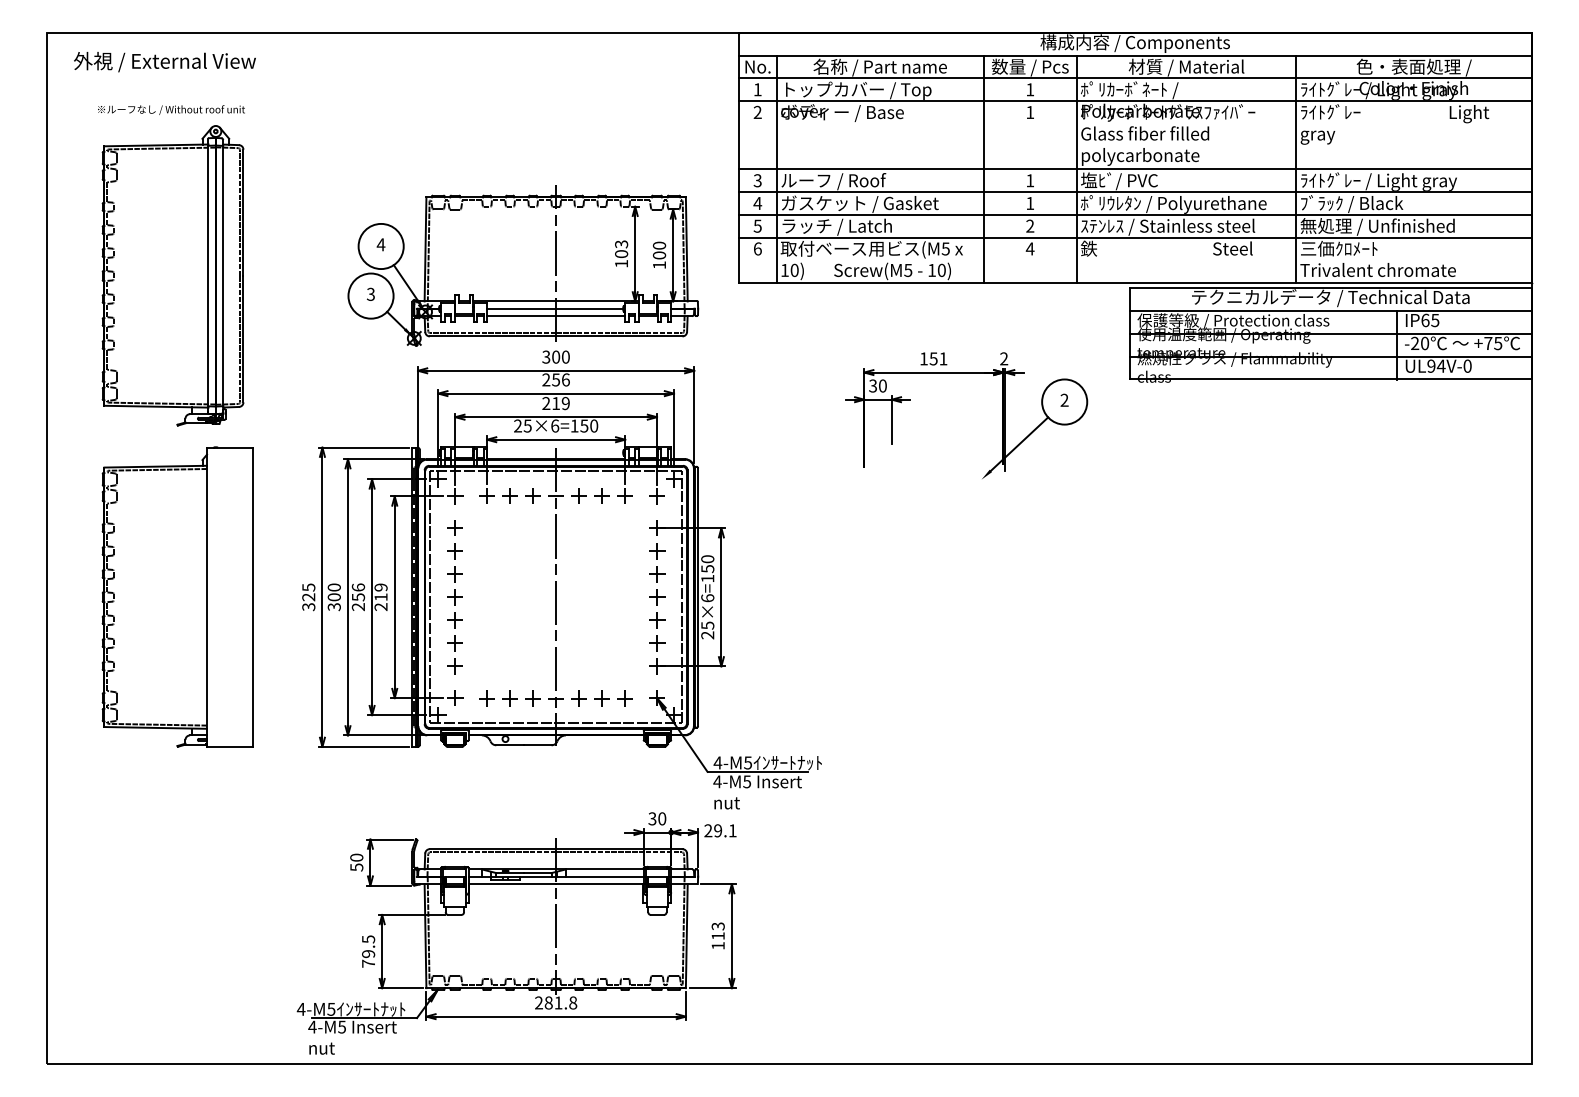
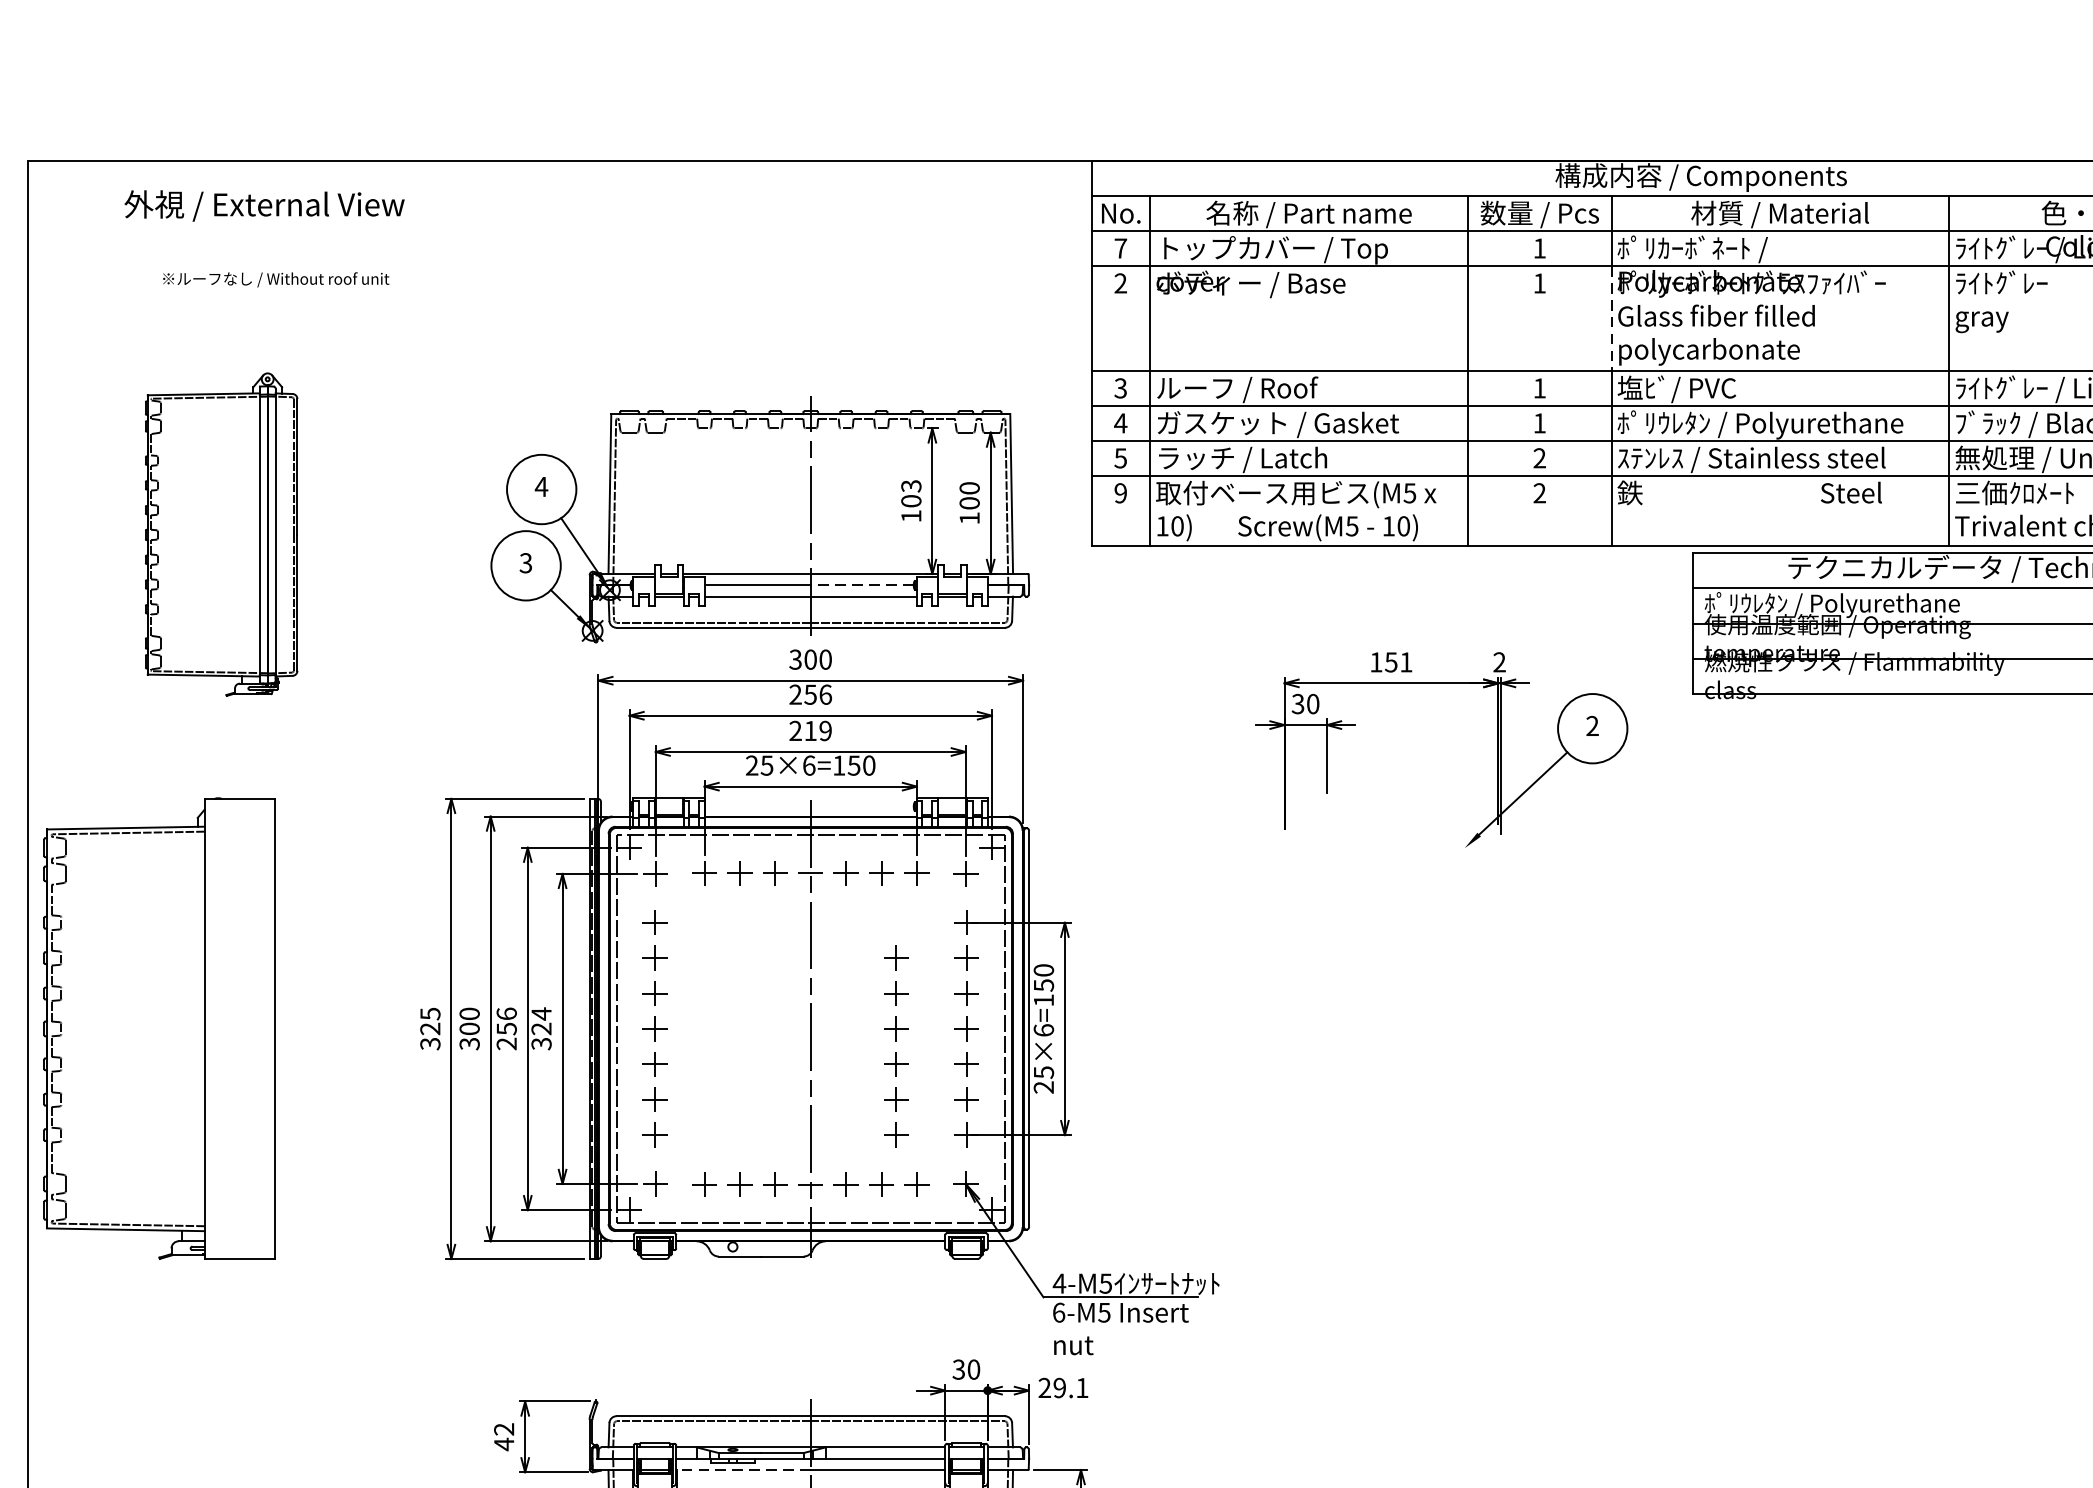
text: (164, 62) -> (263, 206), moved
text: (757, 89) -> (1120, 248), 1 -> 7
text: (171, 109) -> (276, 278), moved
line: (1076, 135) -> (1610, 318), solid -> dashed
text: (757, 248) -> (1120, 492), 6 -> 9
text: (1029, 248) -> (1538, 492), 4 -> 2
part: (172, 275) -> (220, 534), size x0.7
line: (589, 308) -> (862, 584), solid -> dashed
text: (1233, 321) -> (1852, 604), 保護等級 / Protection class -> ﾎﾟﾘｳﾚﾀﾝ / Polyurethane
part: (177, 596) -> (159, 1027), moved
text: (380, 597) -> (540, 1029), 219 -> 324
part: (611, 608) -> (895, 1046), added
text: (717, 781) -> (1058, 1312), 4-M5 -> 6-M5
text: (356, 862) -> (503, 1436), 50 -> 42
line: (512, 884) -> (743, 1470), solid -> dashed

